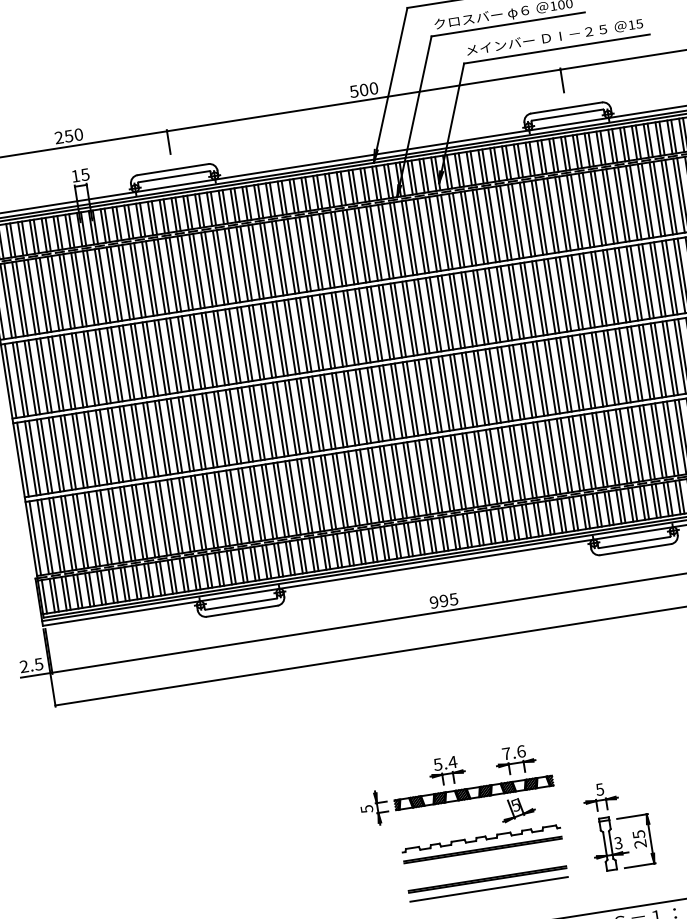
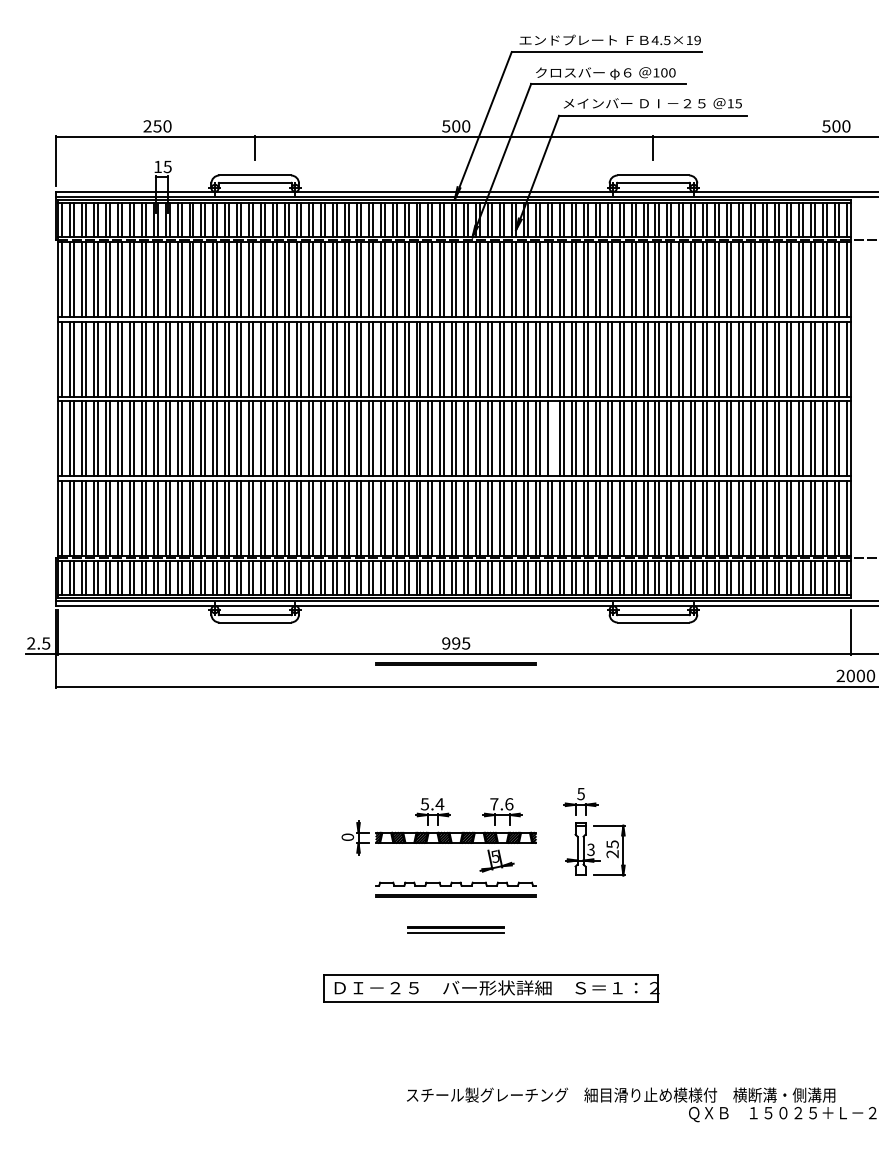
line: (506, 383) -> (551, 438), removed
line: (446, 620) -> (455, 663), added
text: (366, 809) -> (347, 837), 5 -> 0
part: (619, 825) -> (594, 832), moved
part: (487, 883) -> (455, 929), size x0.6

